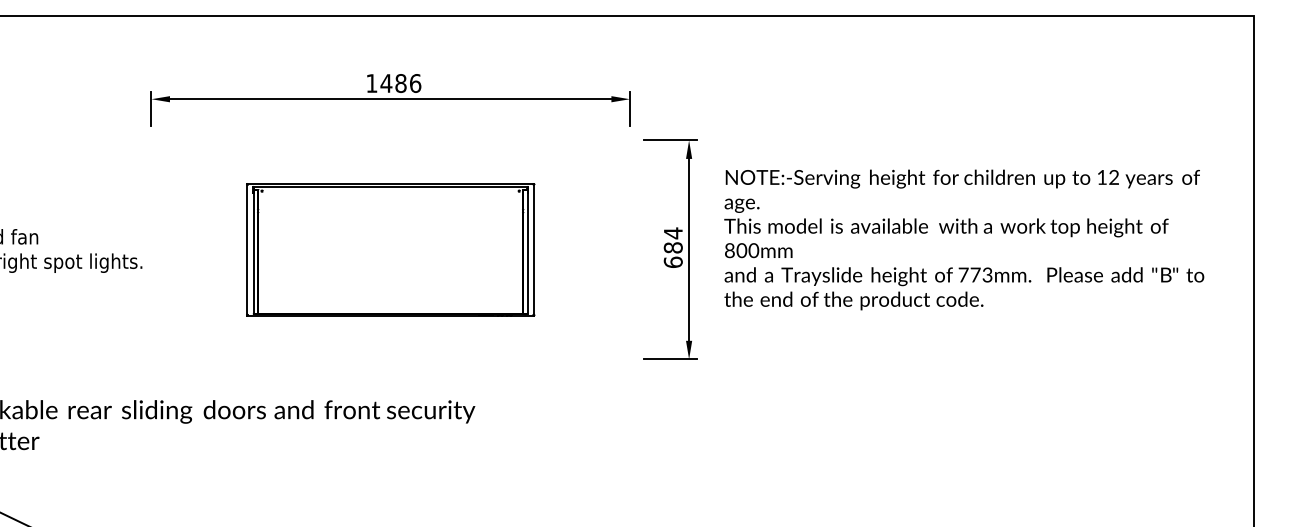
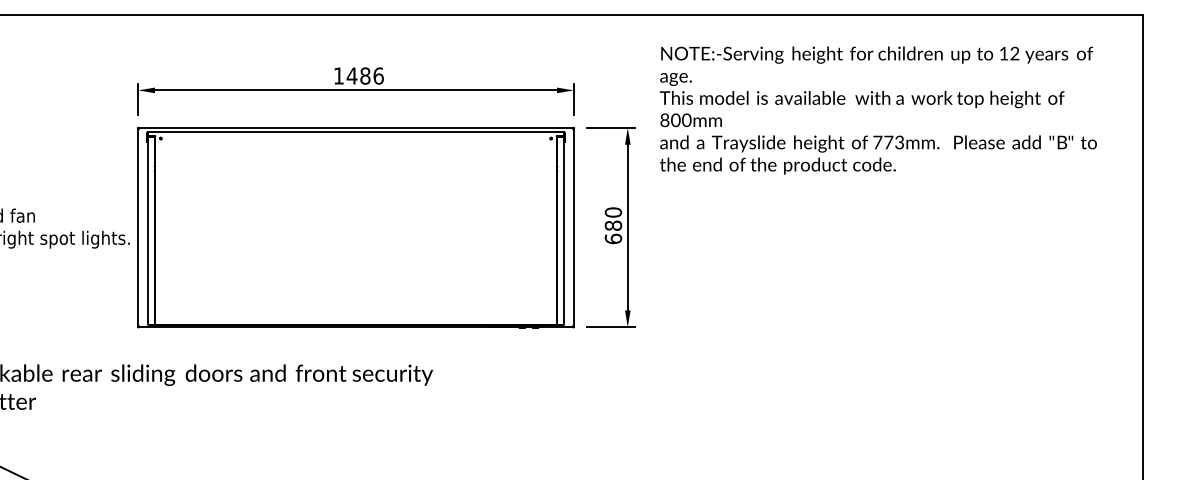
text: (673, 233) -> (613, 212), 684 -> 680
text: (963, 239) -> (877, 110), moved
part: (390, 249) -> (355, 227), size x1.67

